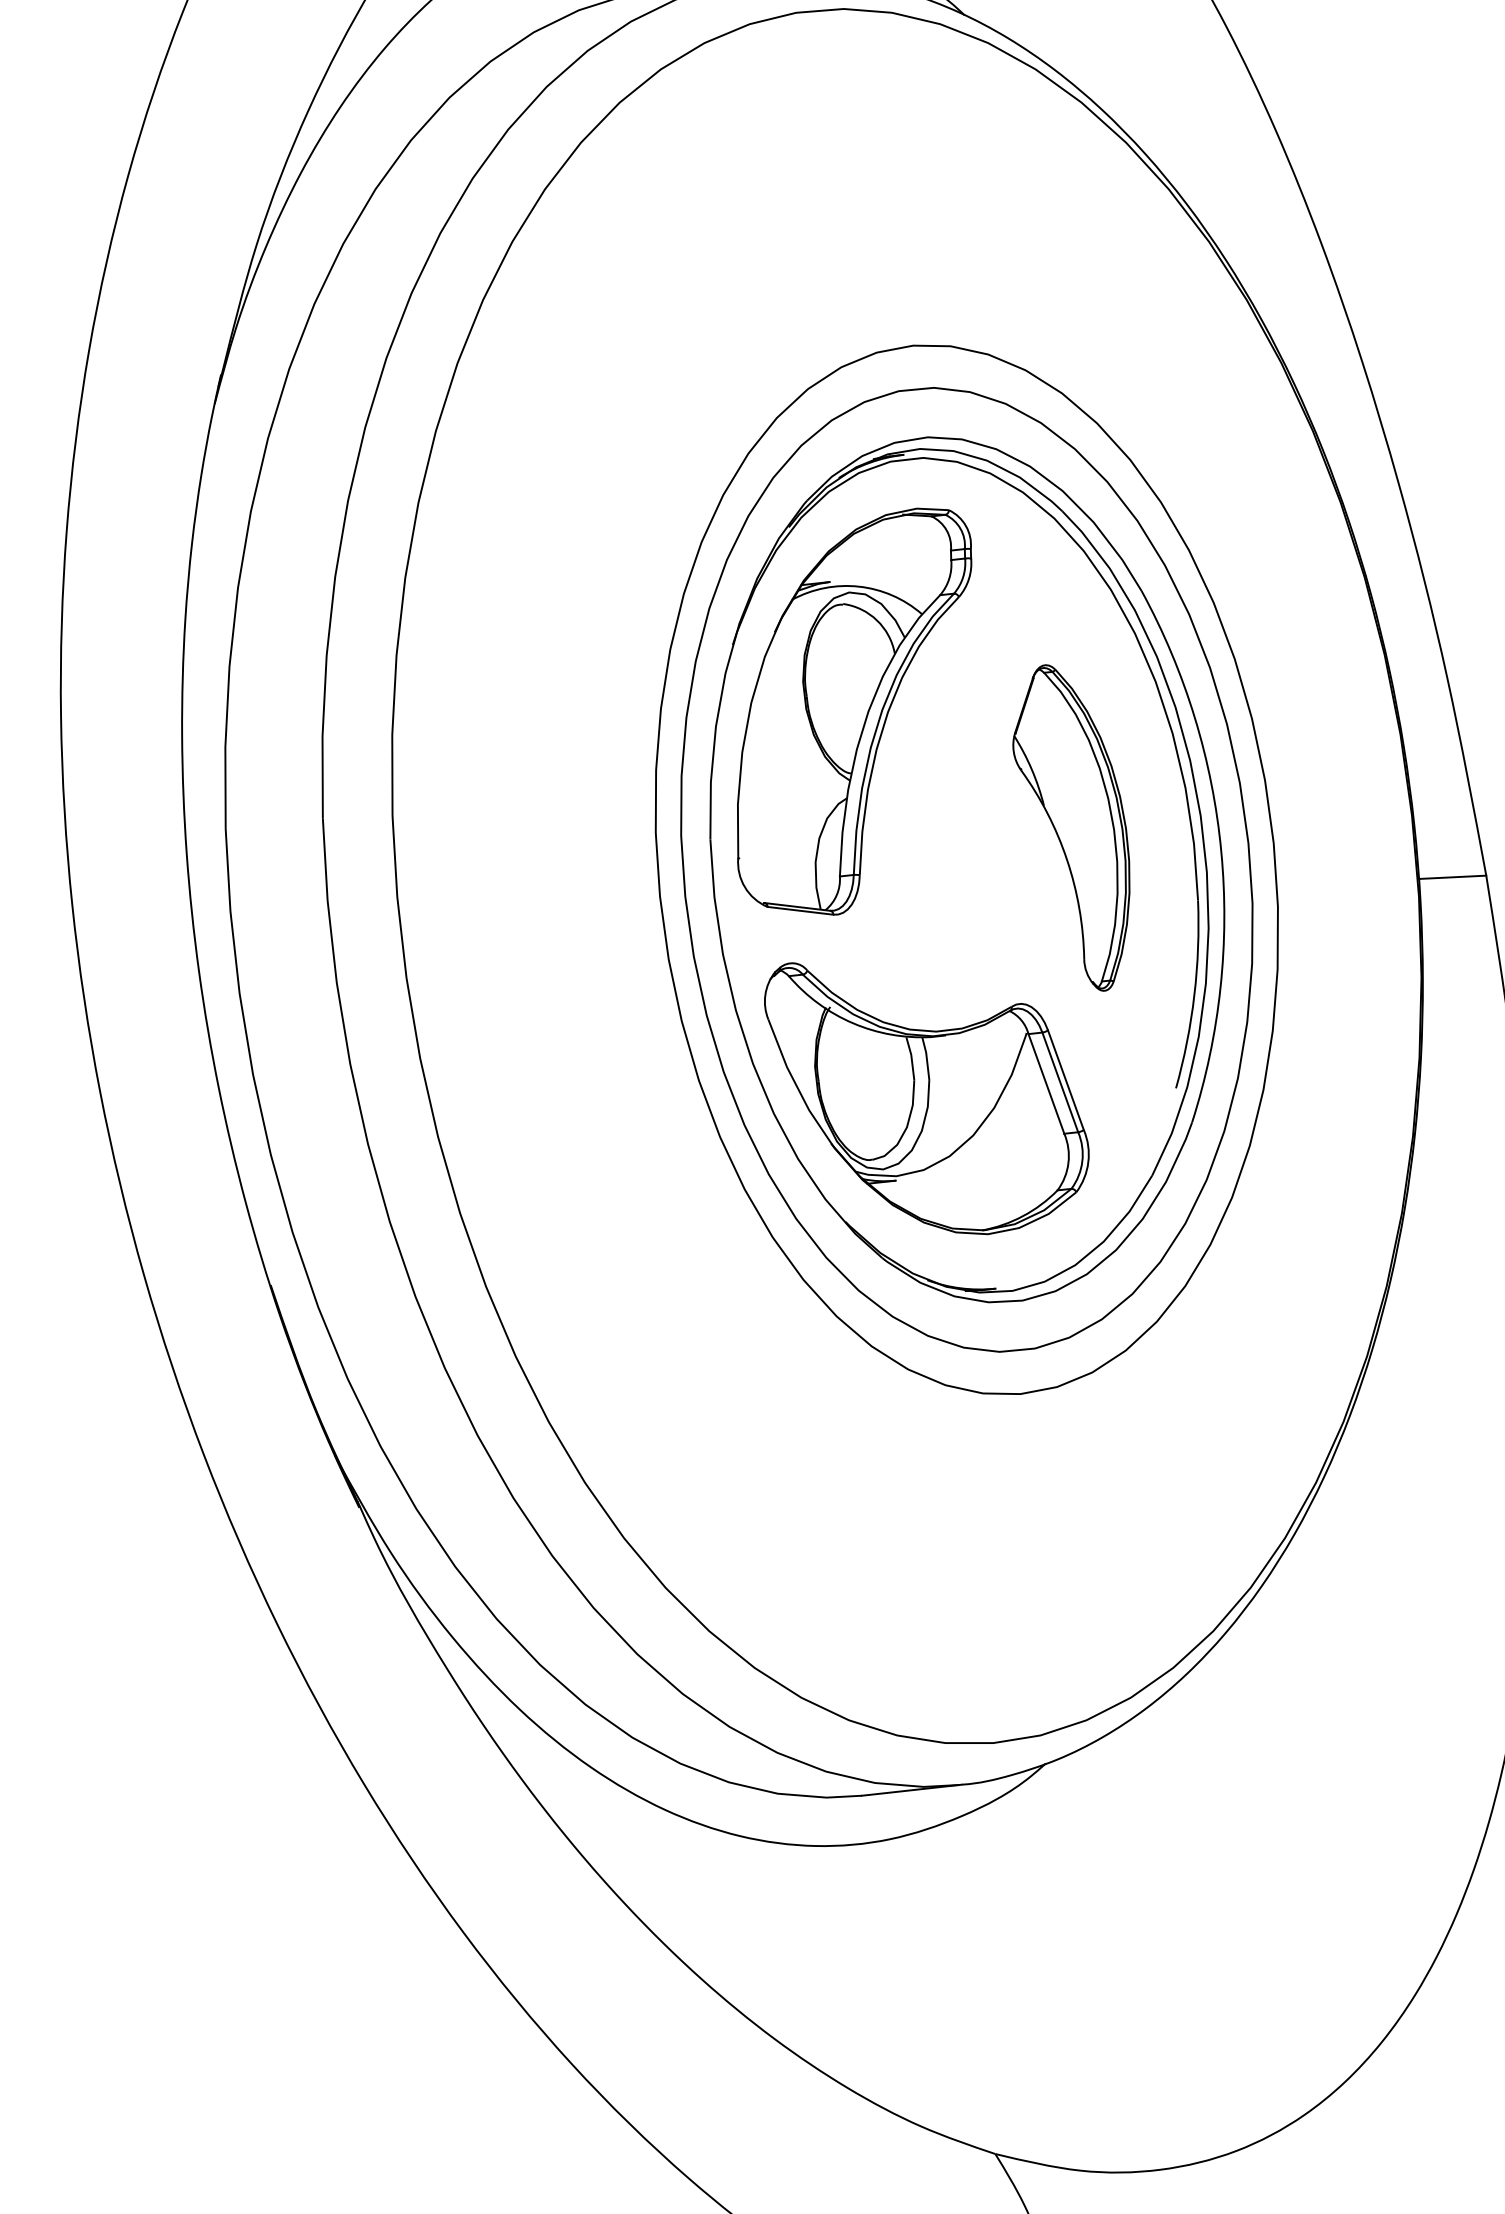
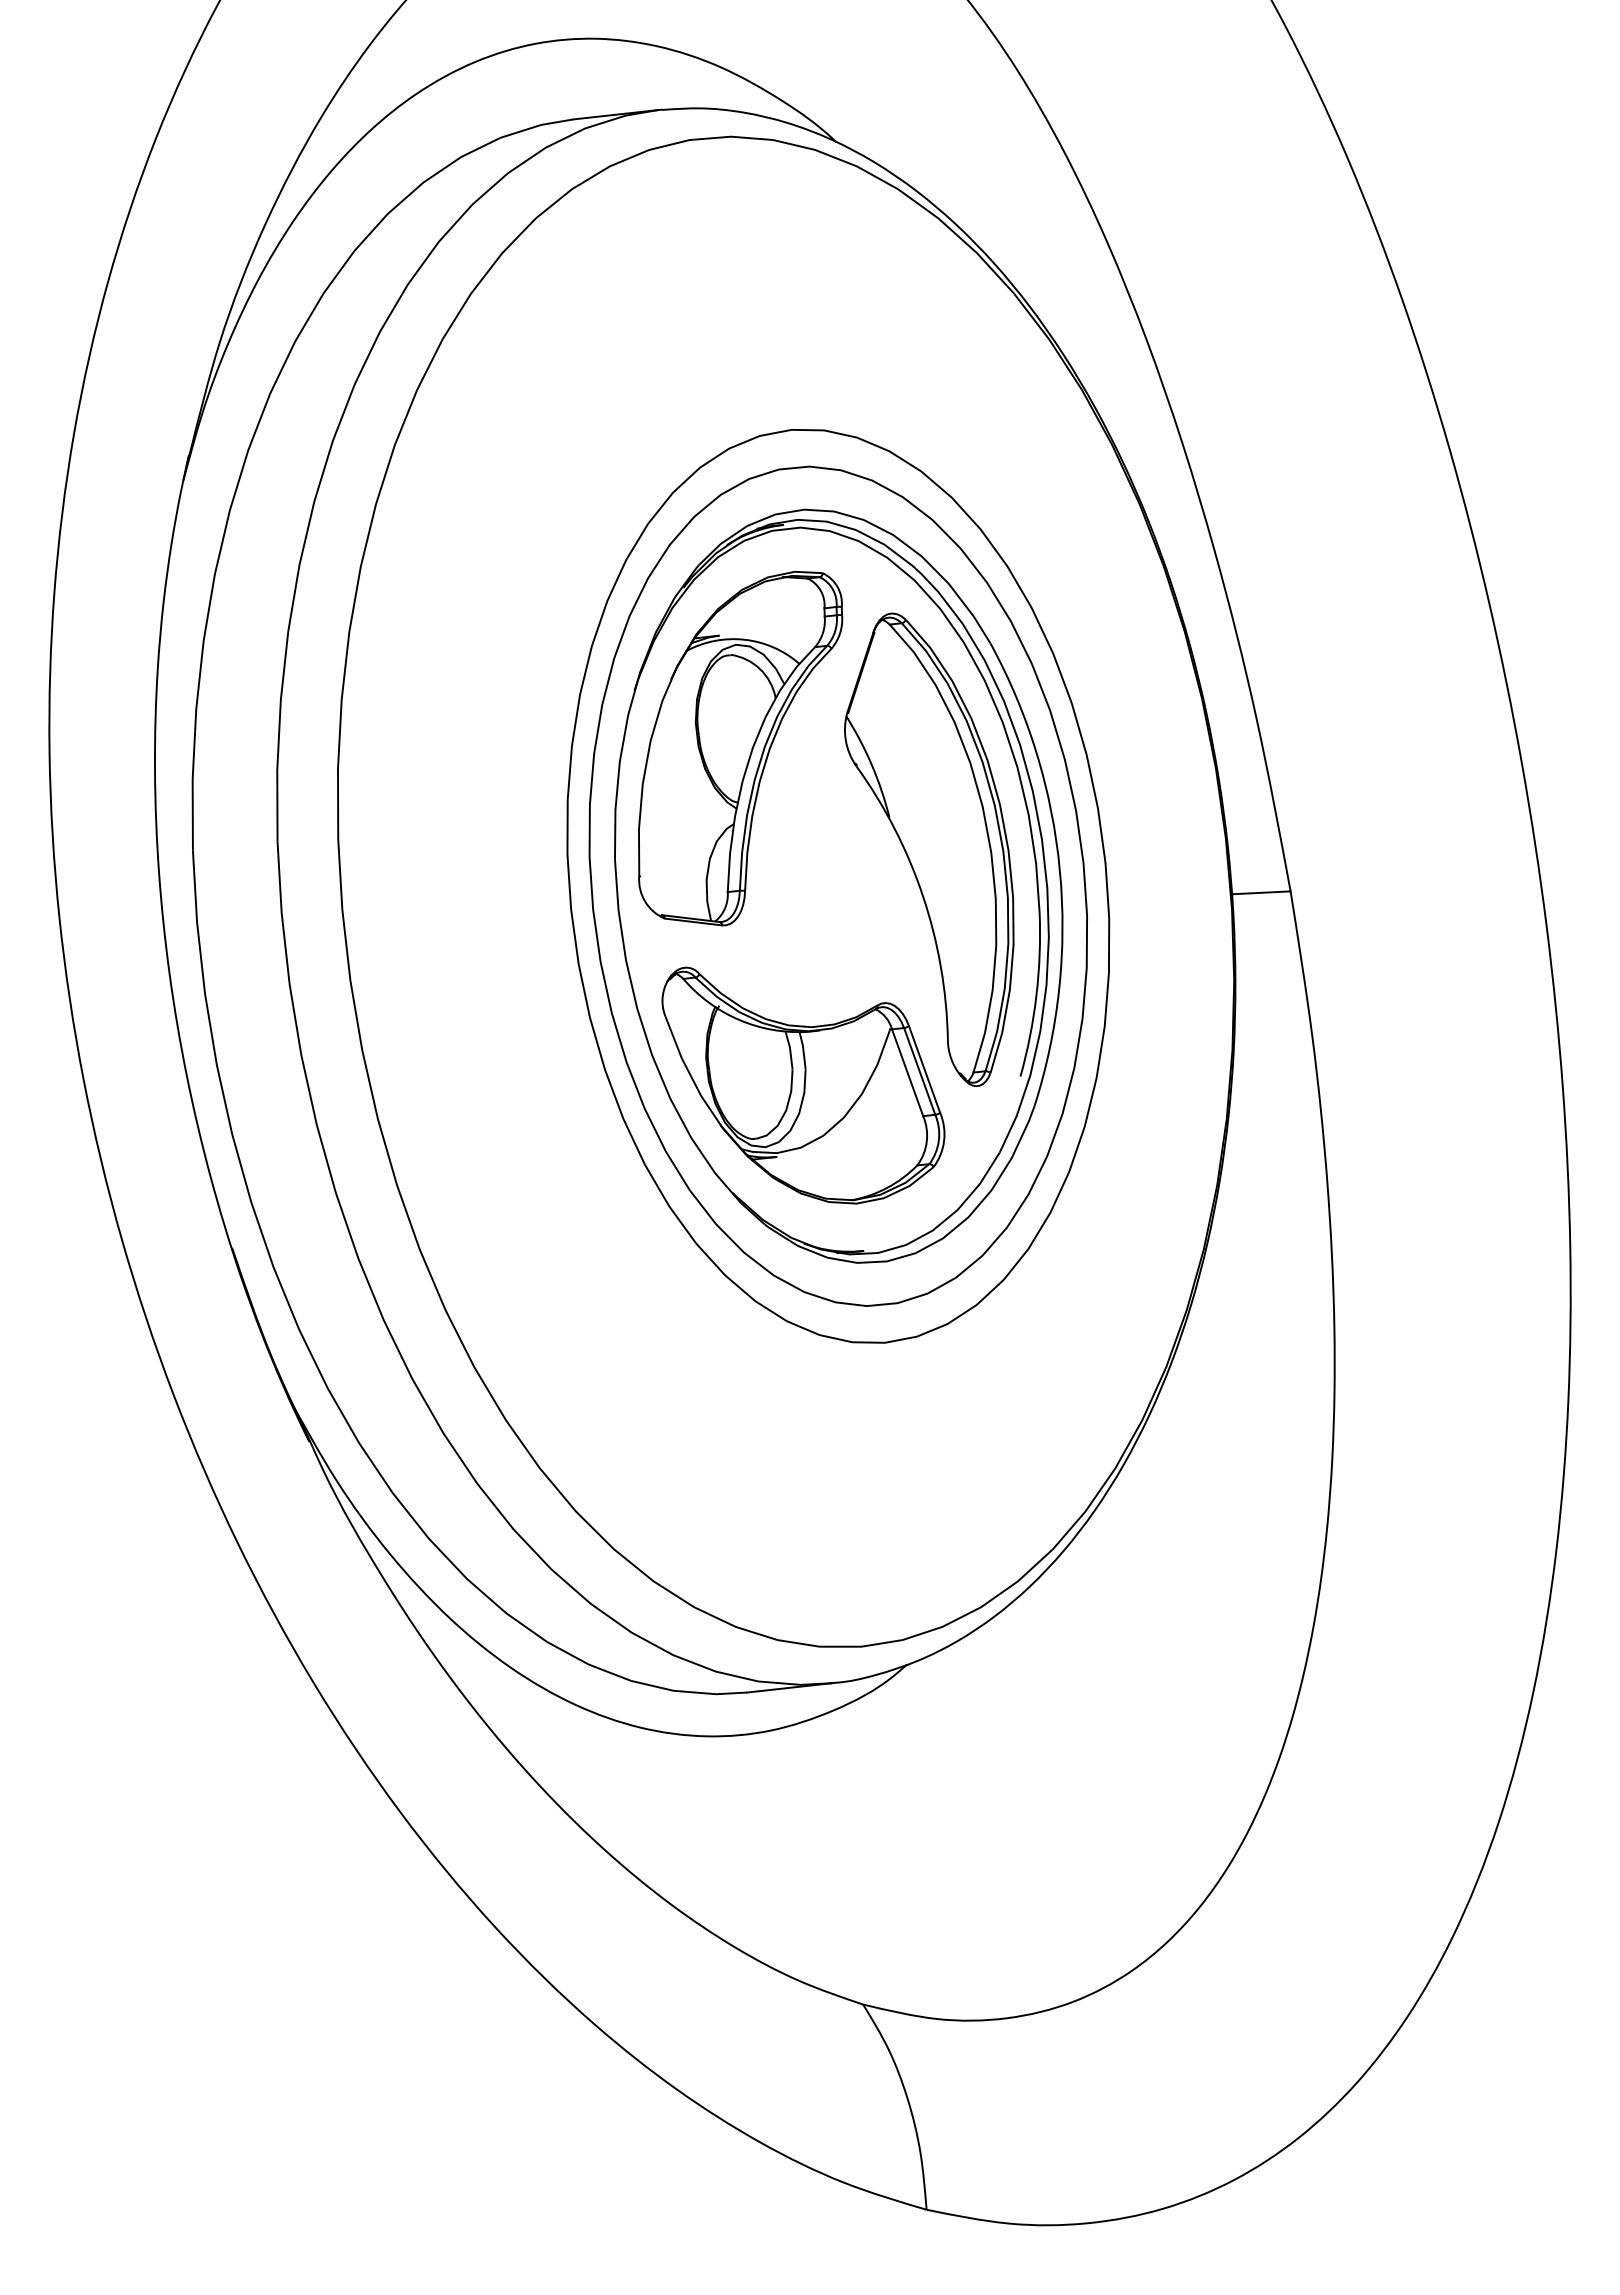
part: (1071, 827) -> (929, 849), size x1.67

